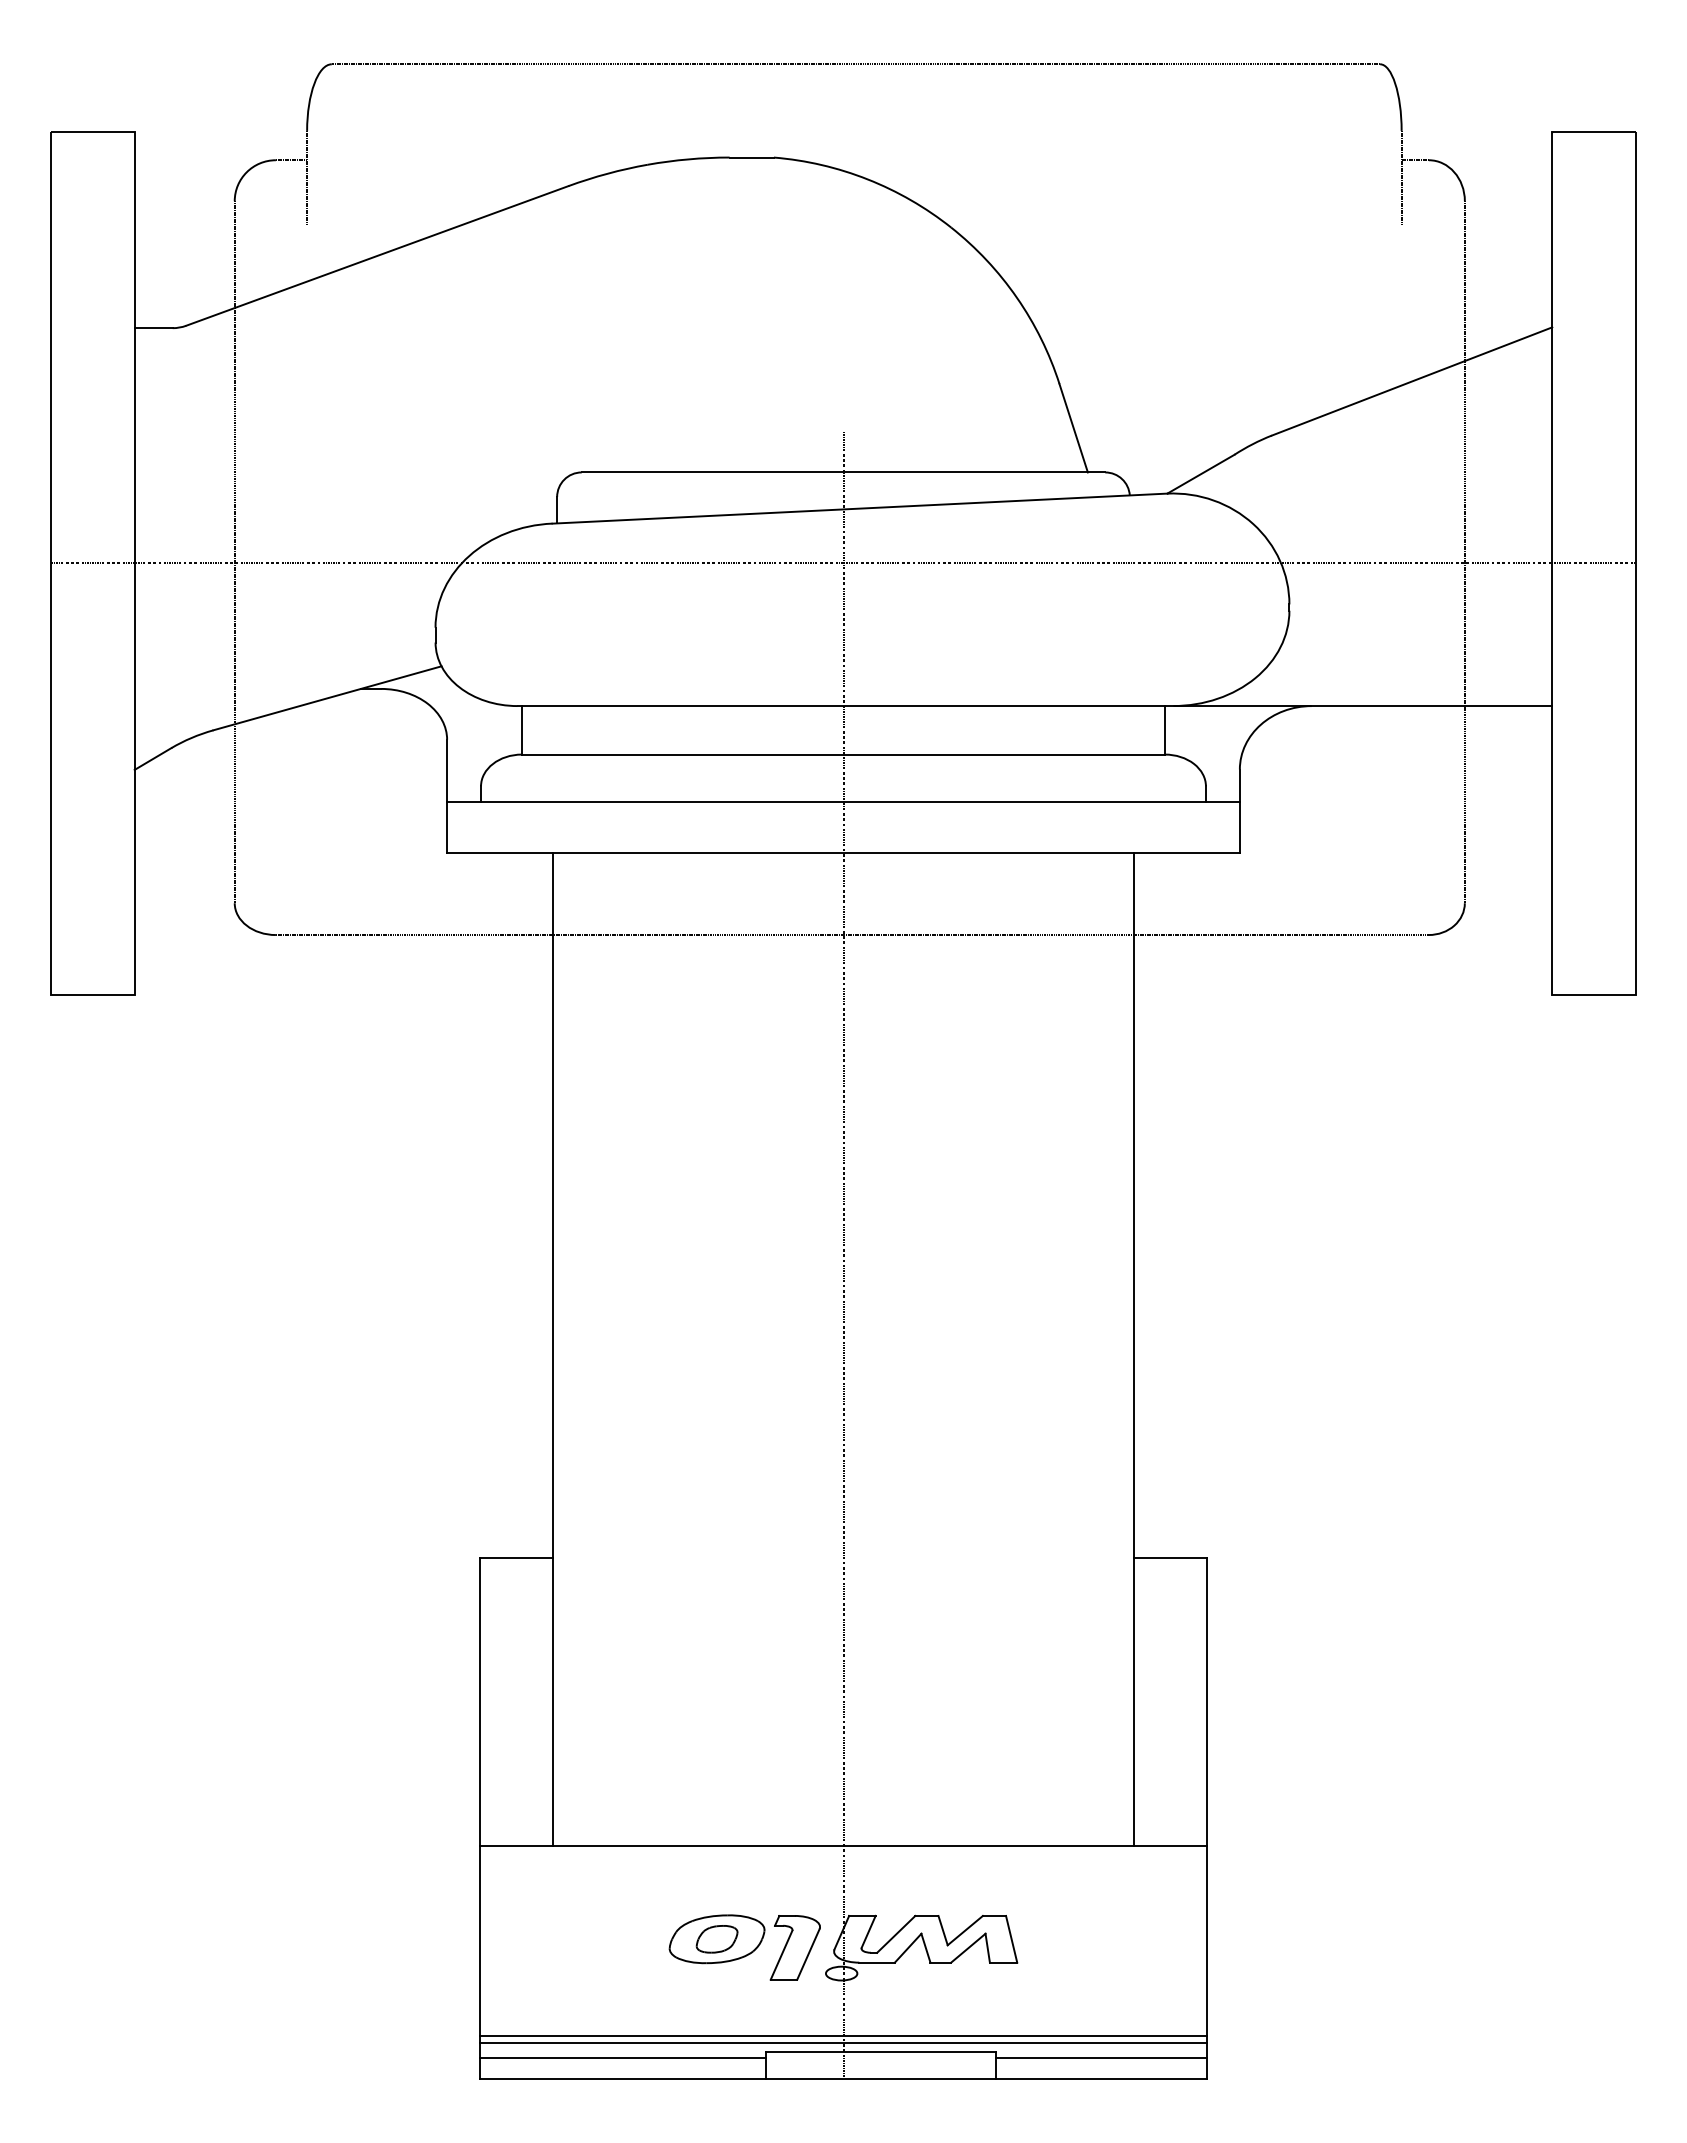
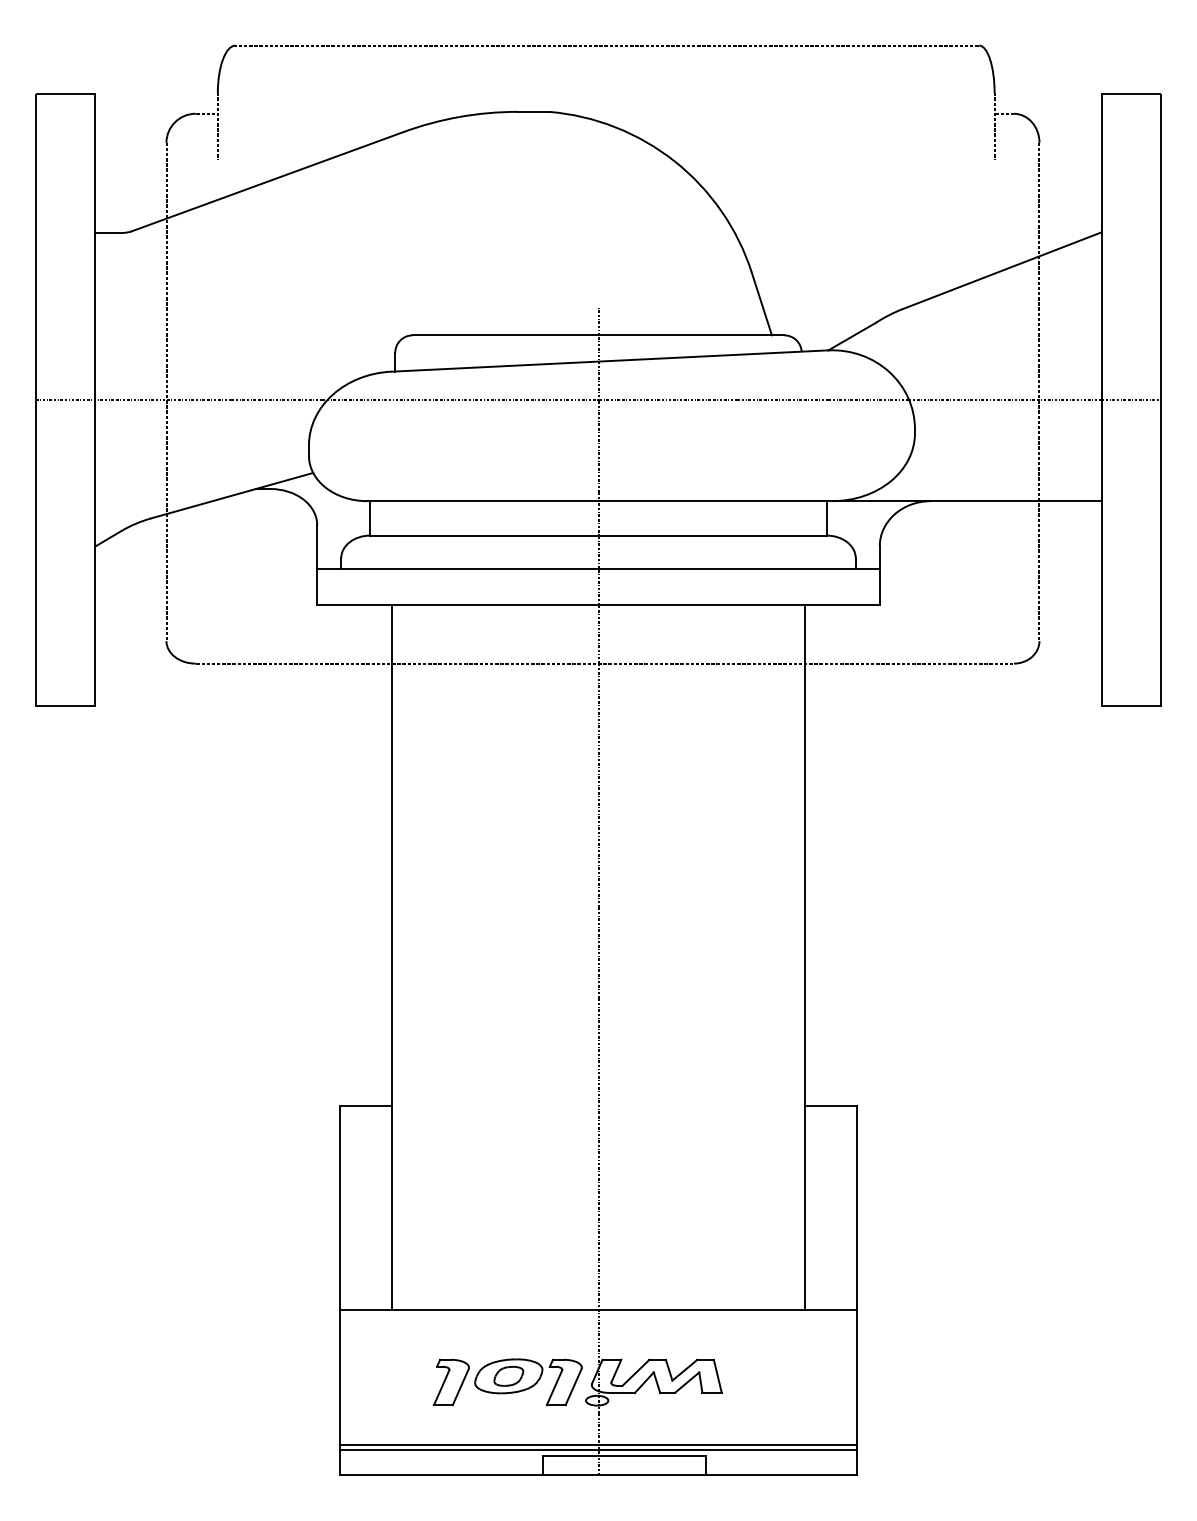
part: (635, 1947) -> (450, 1382), added
line: (622, 2058) -> (441, 1460), removed
line: (1101, 2058) -> (781, 1460), removed

